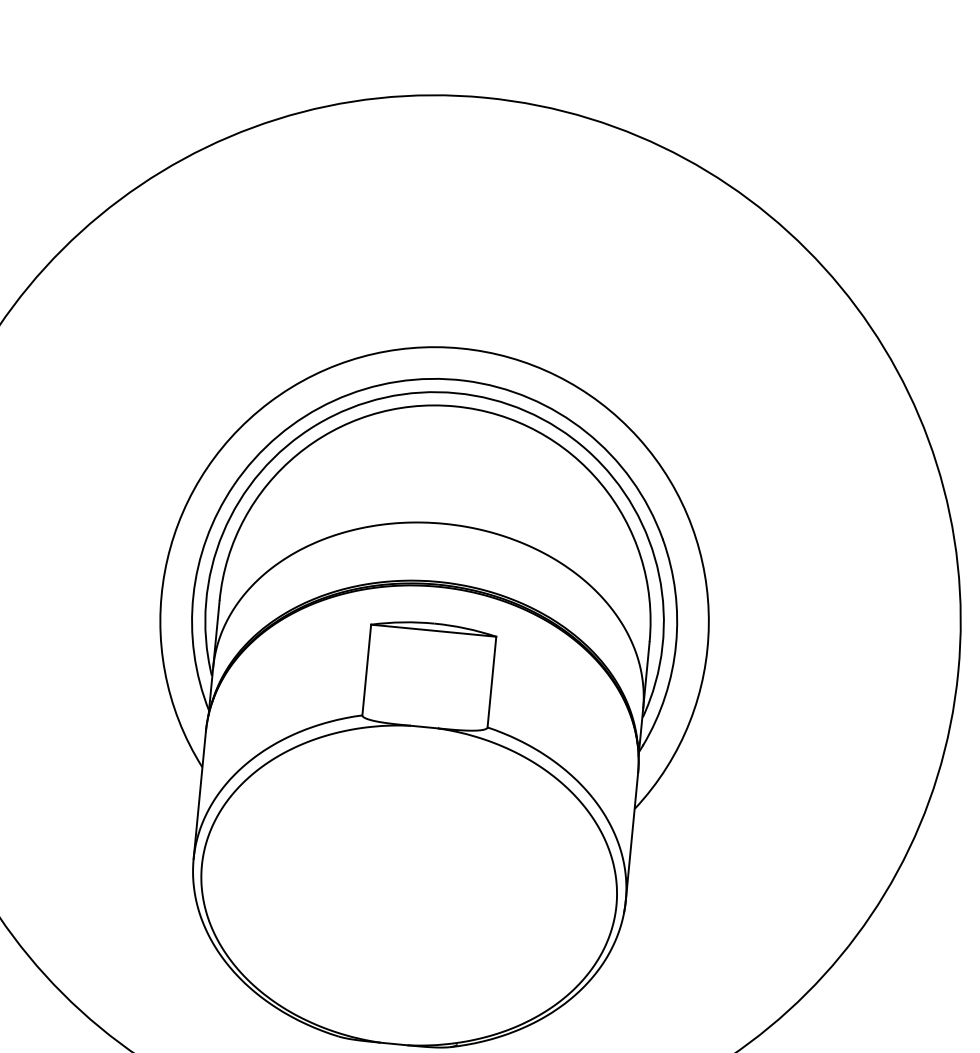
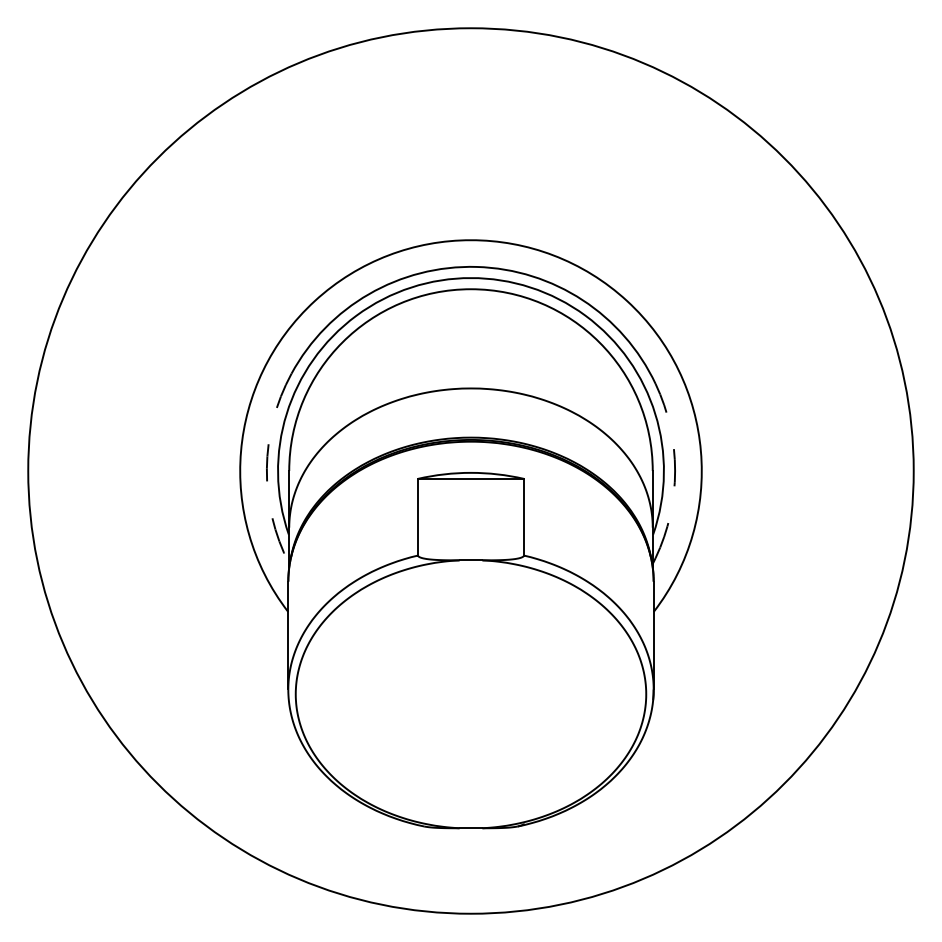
arc: (193, 595) -> (266, 468), solid -> dashed
arc: (676, 645) -> (675, 471), solid -> dashed

